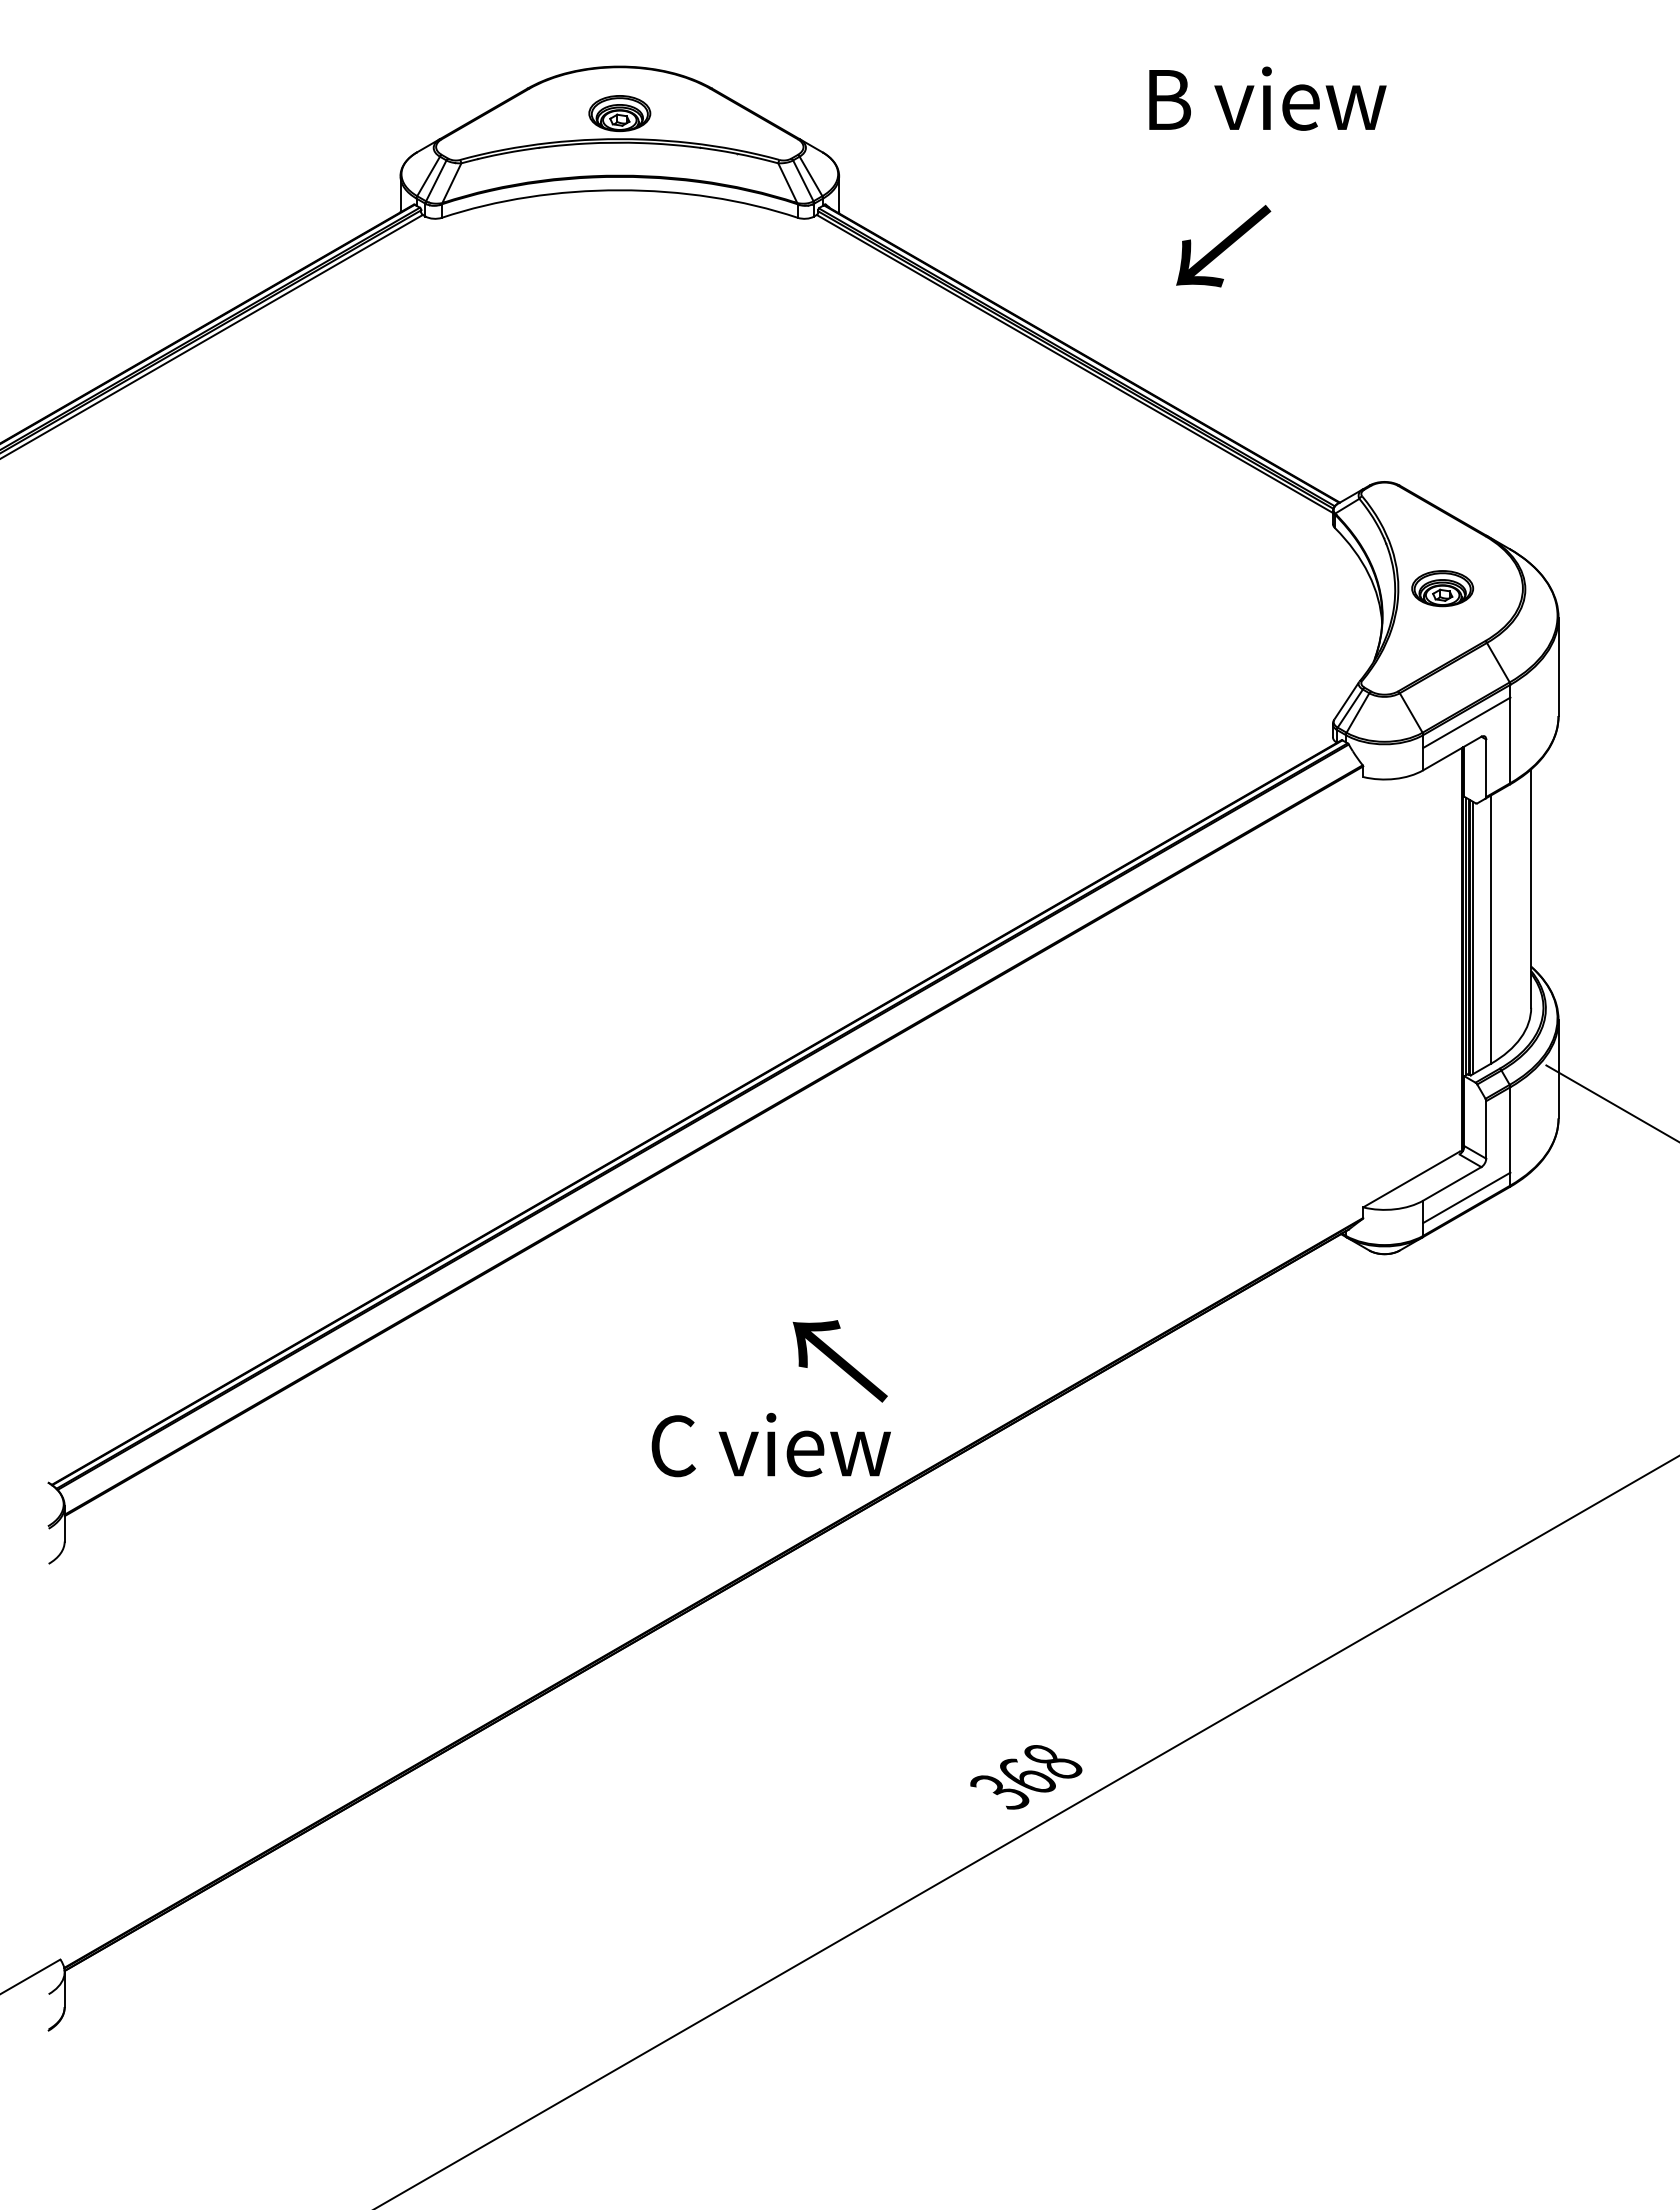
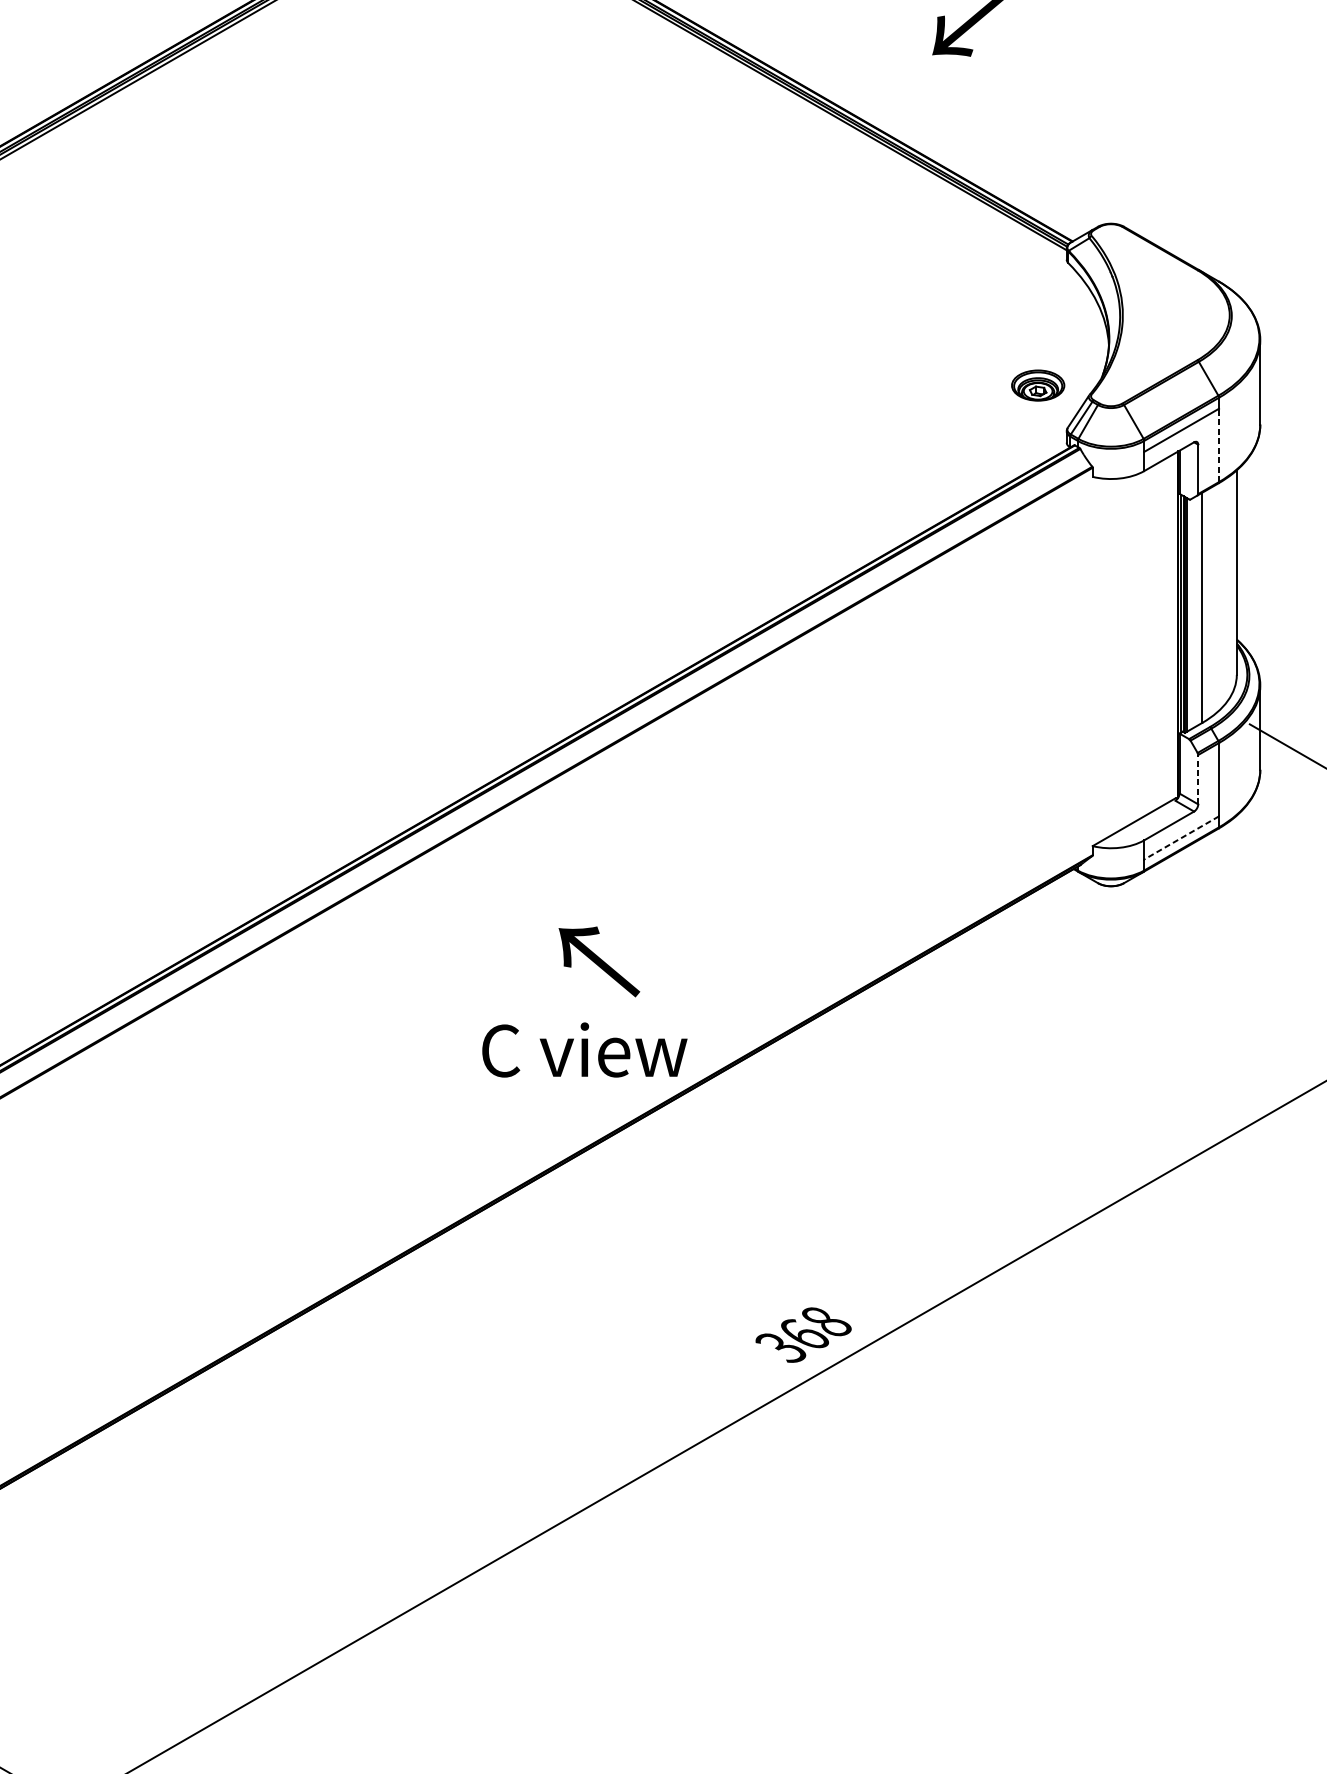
part: (1442, 588) -> (1038, 385), moved
line: (1510, 740) -> (1219, 445), solid -> dashed
line: (1486, 1129) -> (1198, 779), solid -> dashed
line: (1466, 1198) -> (1181, 838), solid -> dashed
text: (839, 1361) -> (598, 962), moved

